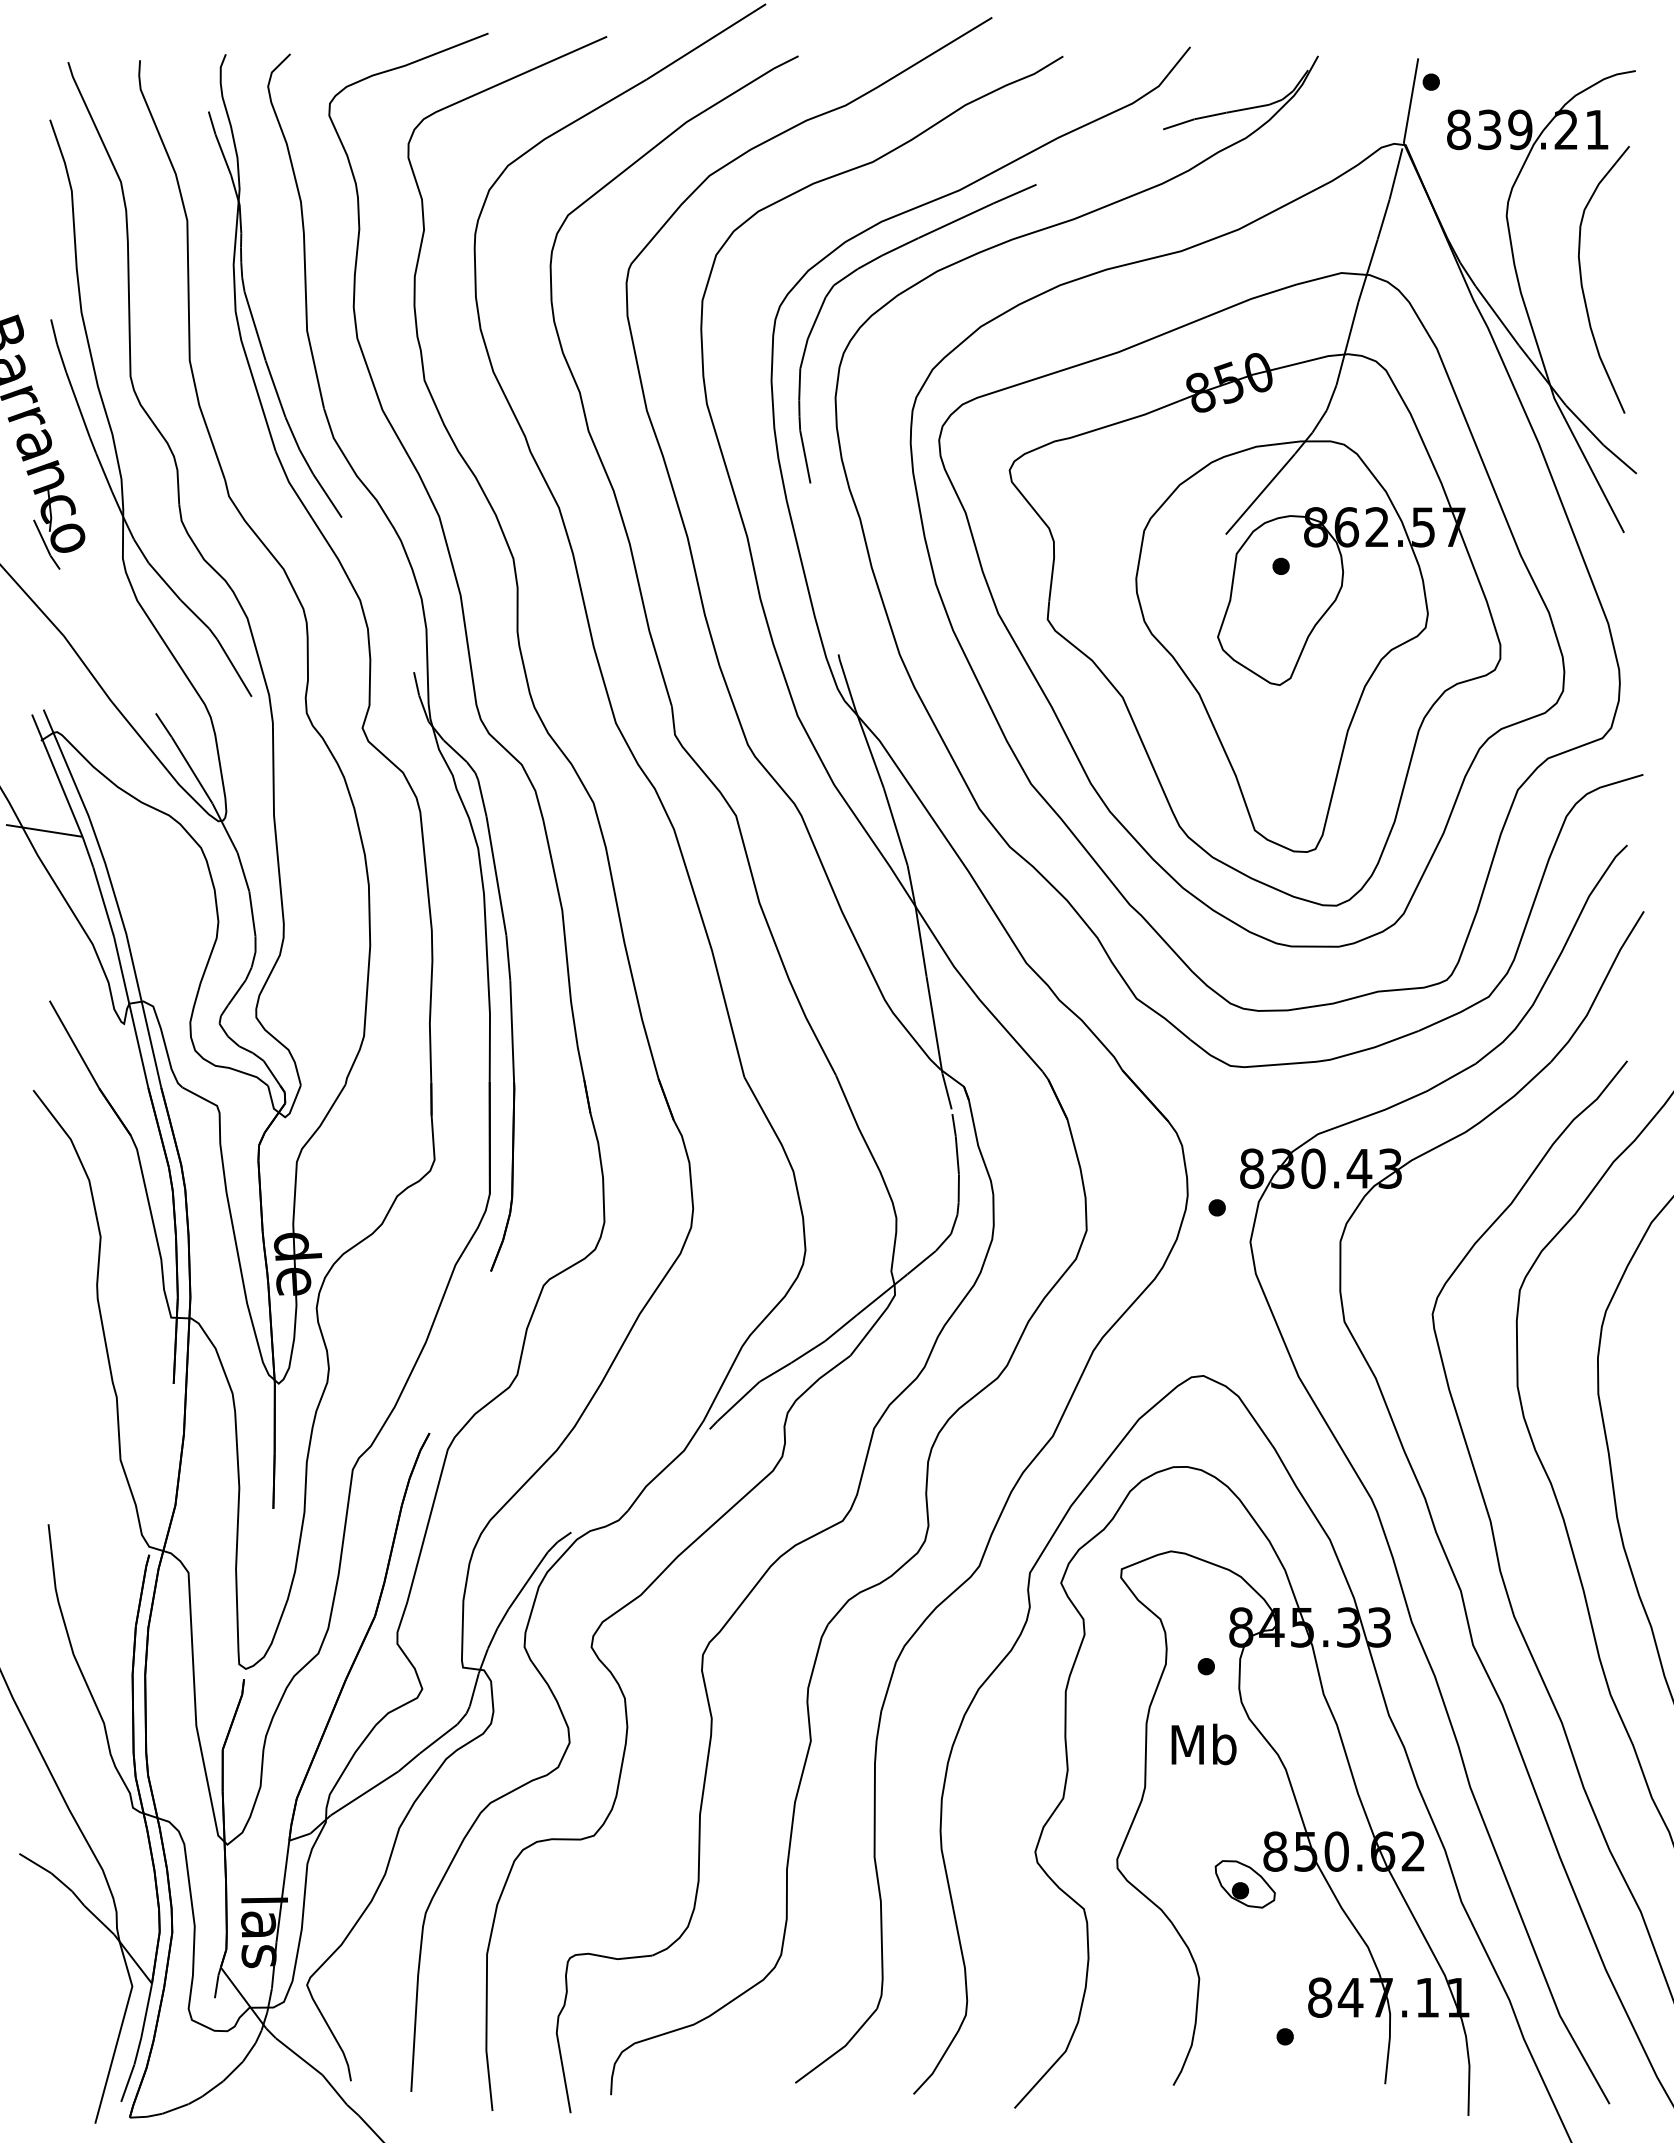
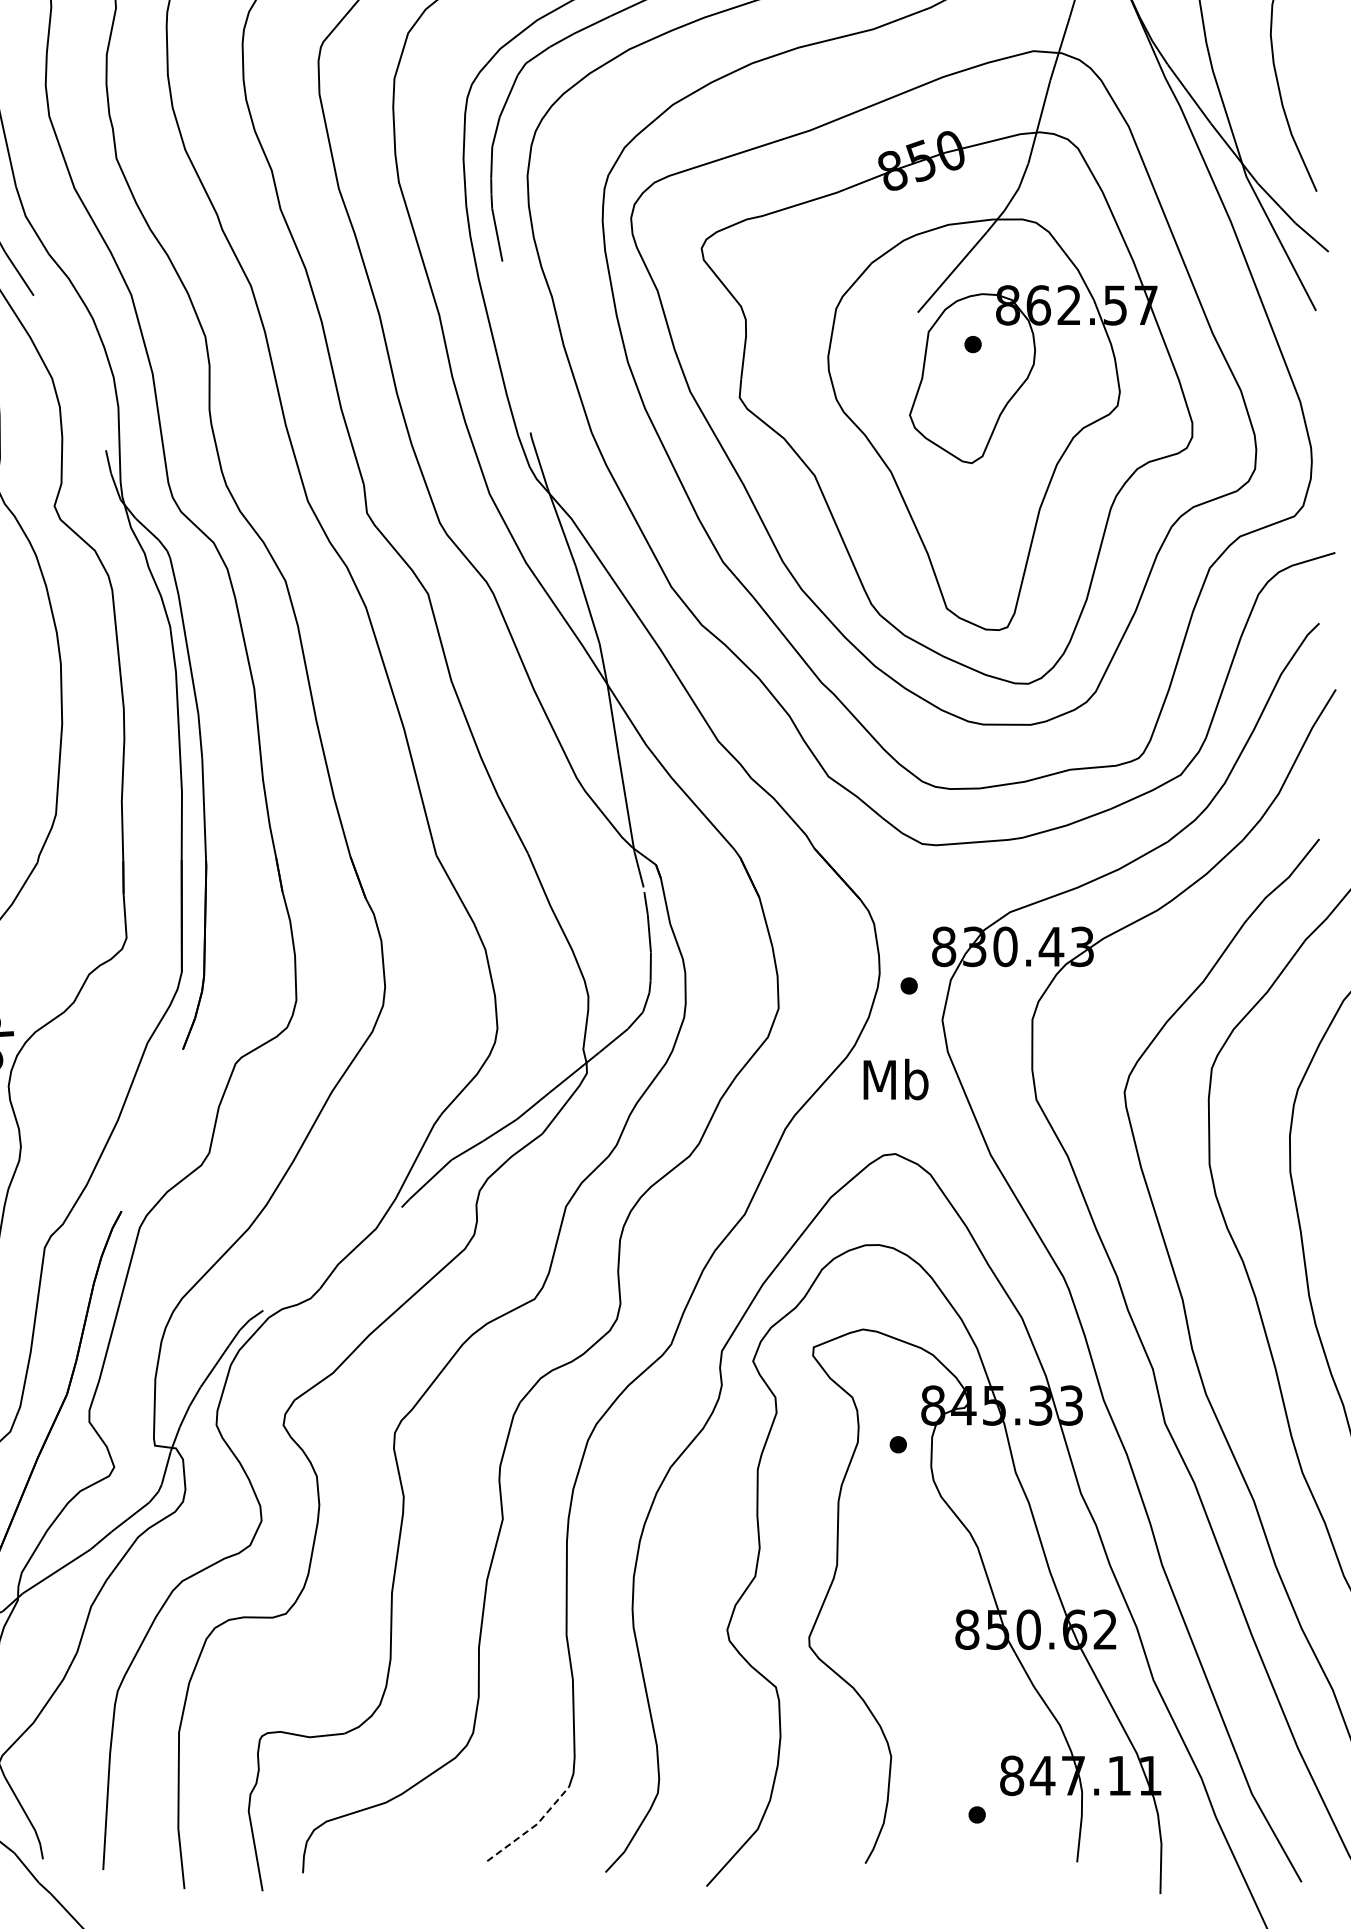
text: (1203, 1744) -> (895, 1079), moved
part: (1244, 1884) -> (936, 1662), removed
line: (840, 2049) -> (532, 1827), solid -> dashed

